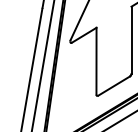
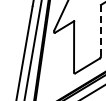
line: (130, 39) -> (100, 30), solid -> dashed

